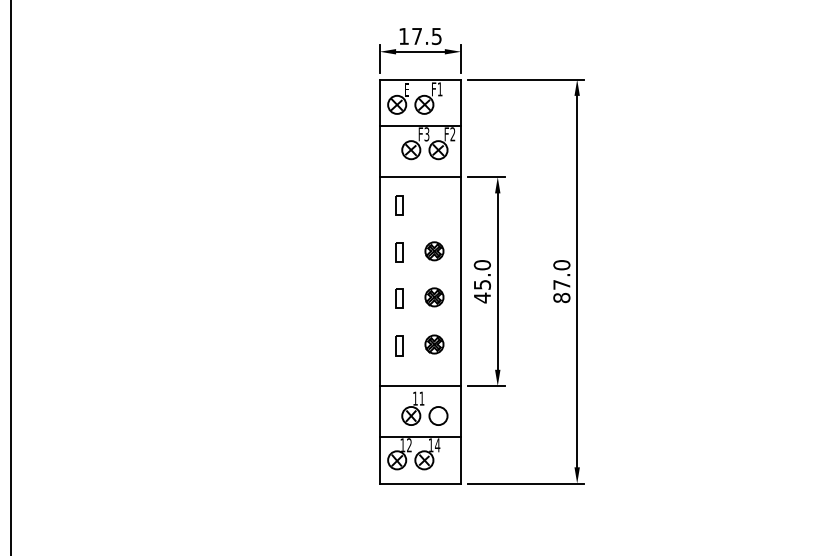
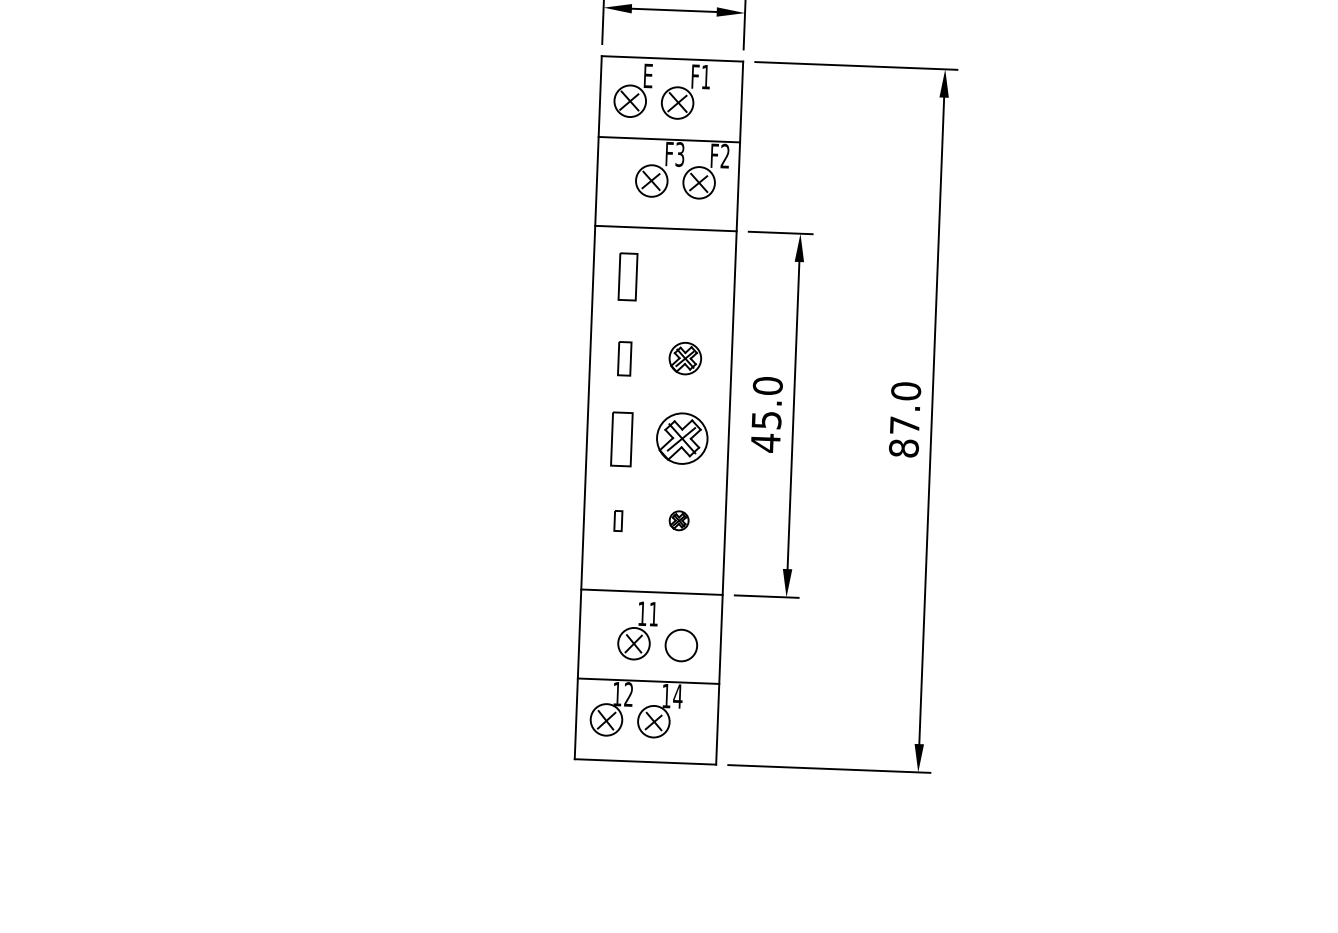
part: (399, 205) -> (627, 276), size x1.4
part: (434, 297) -> (682, 438), size x1.6
part: (399, 298) -> (621, 438), size x1.6
part: (434, 344) -> (679, 520), size x0.6
part: (399, 345) -> (618, 520), size x0.6

